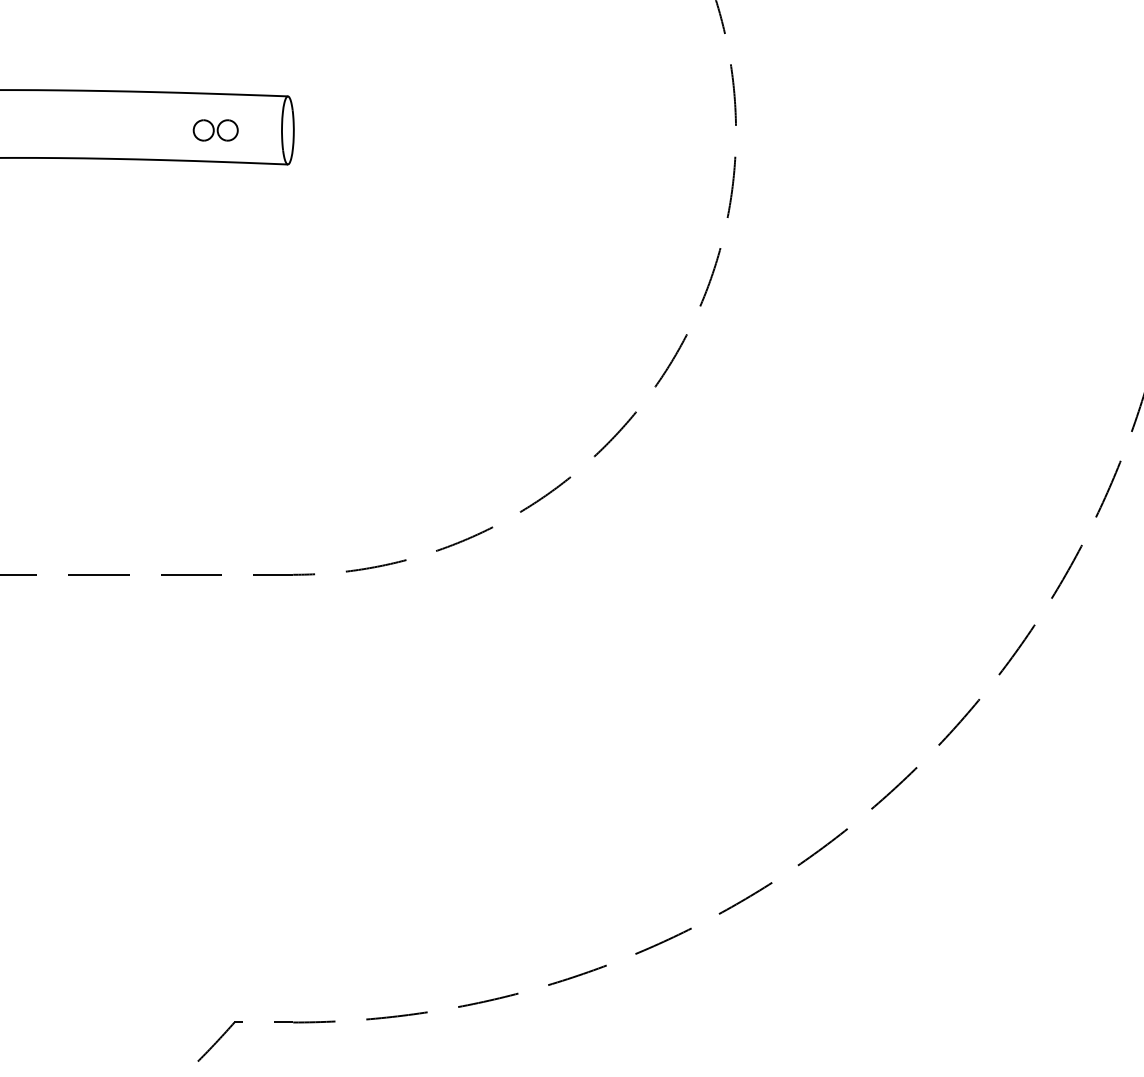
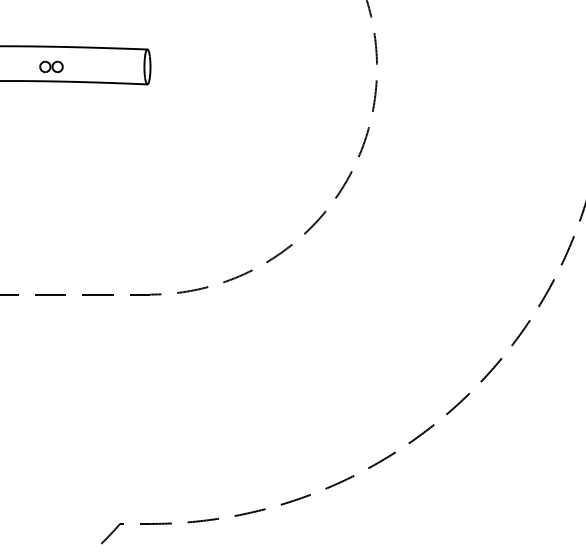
part: (215, 129) -> (51, 66), moved

